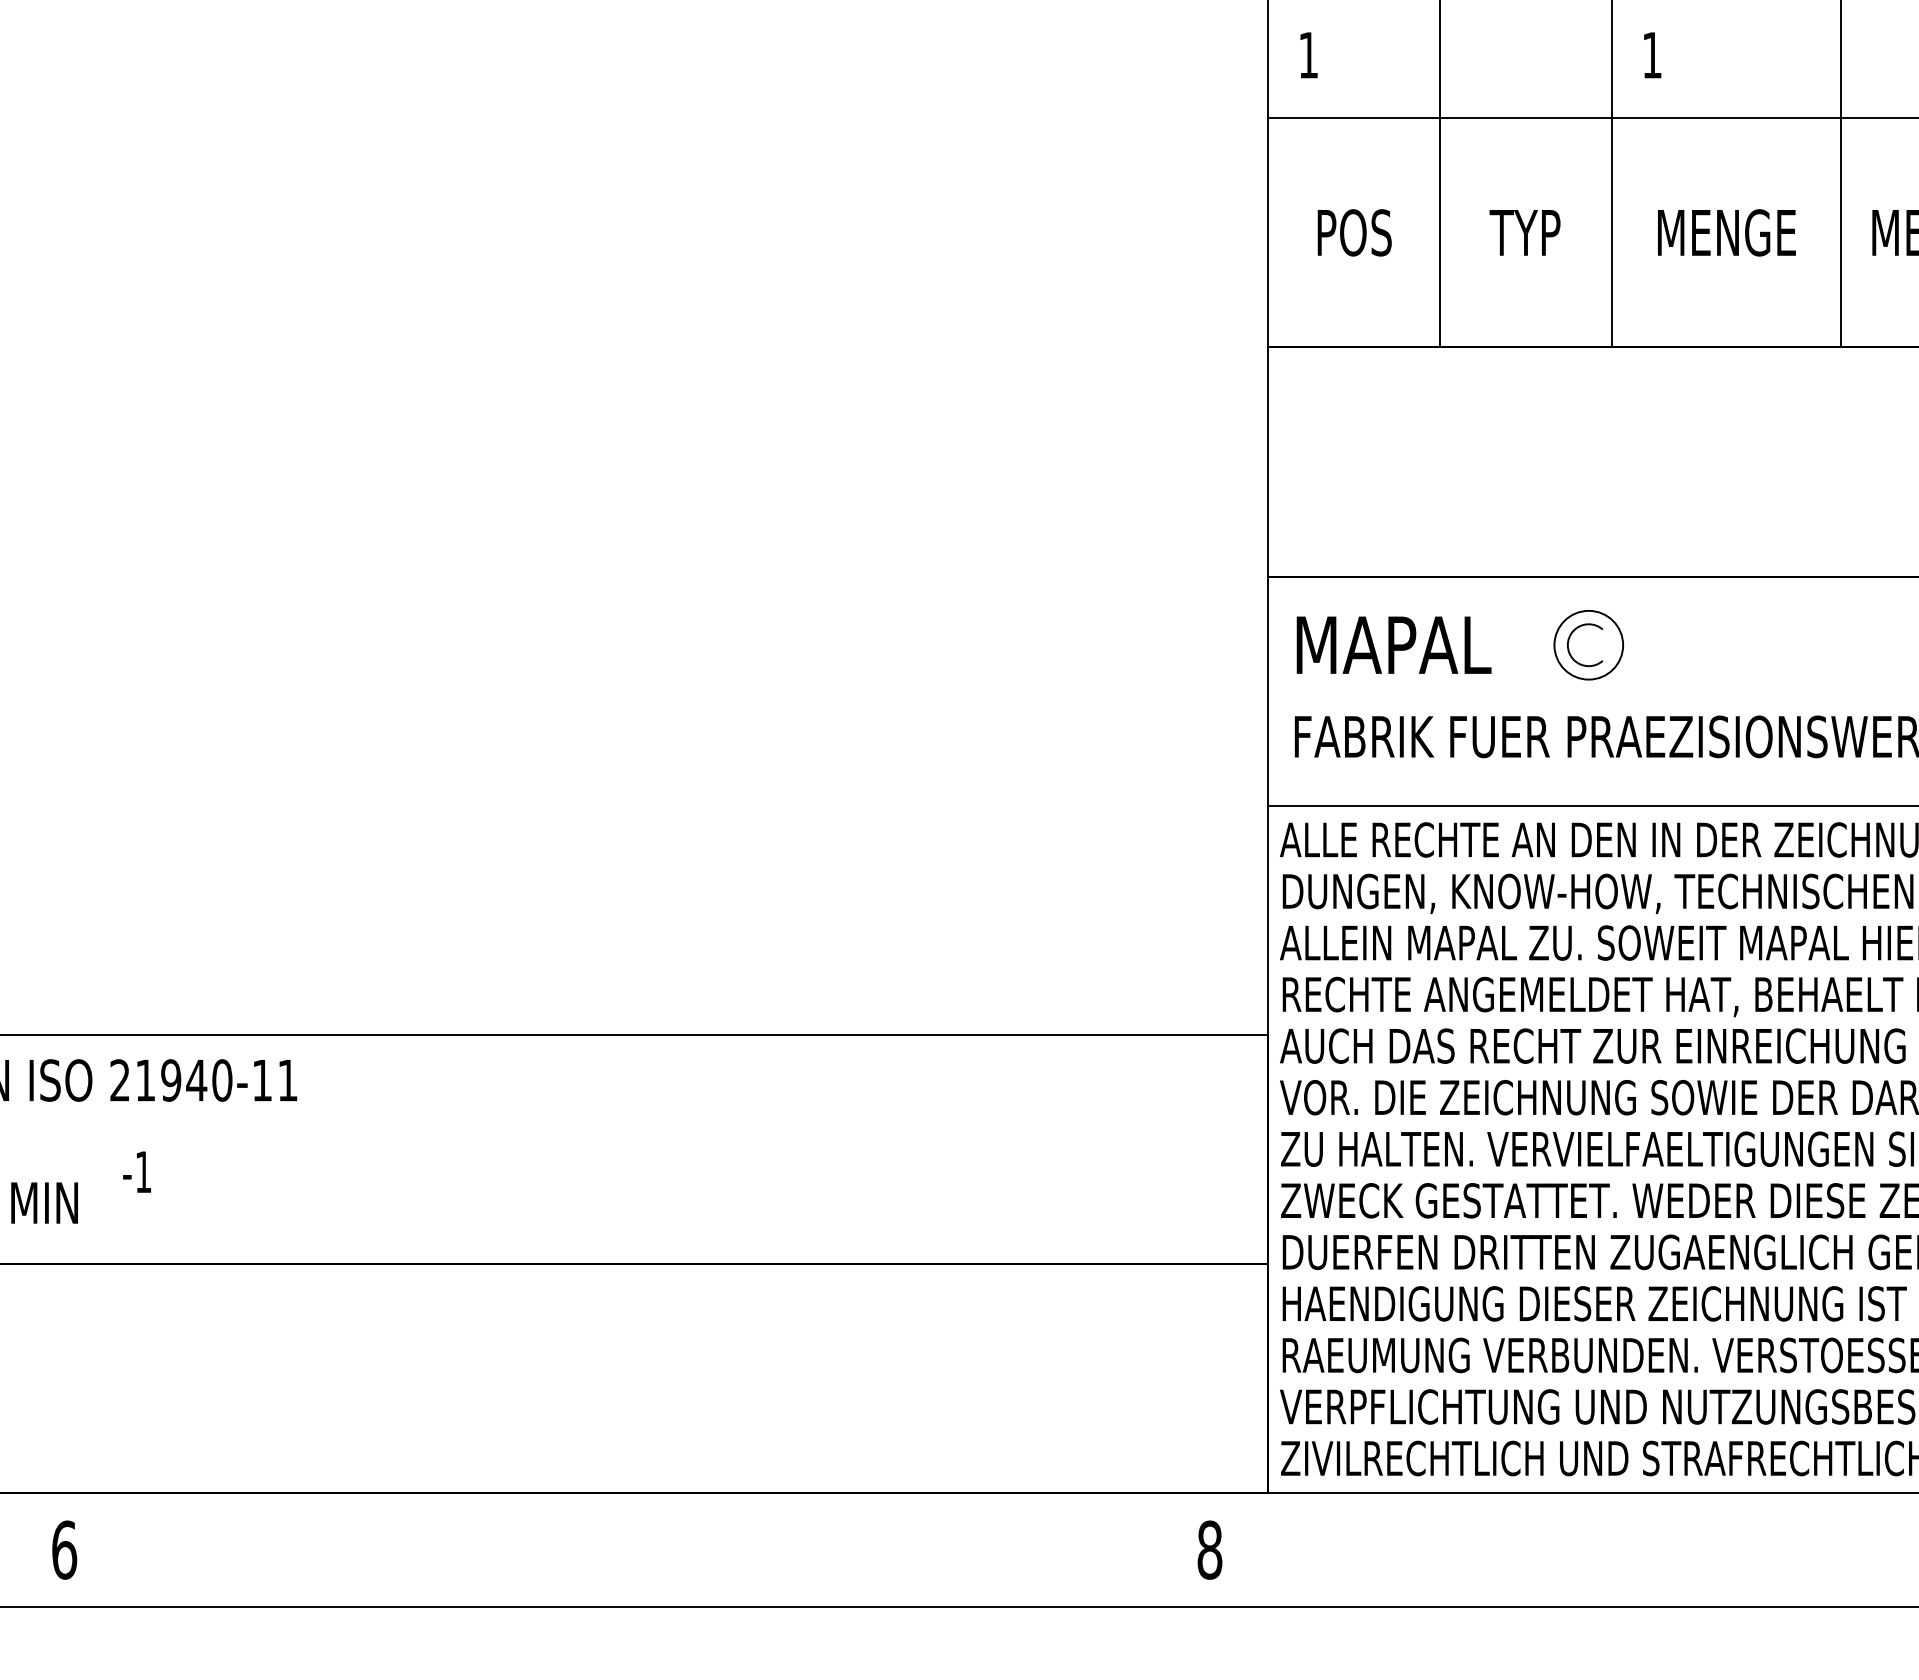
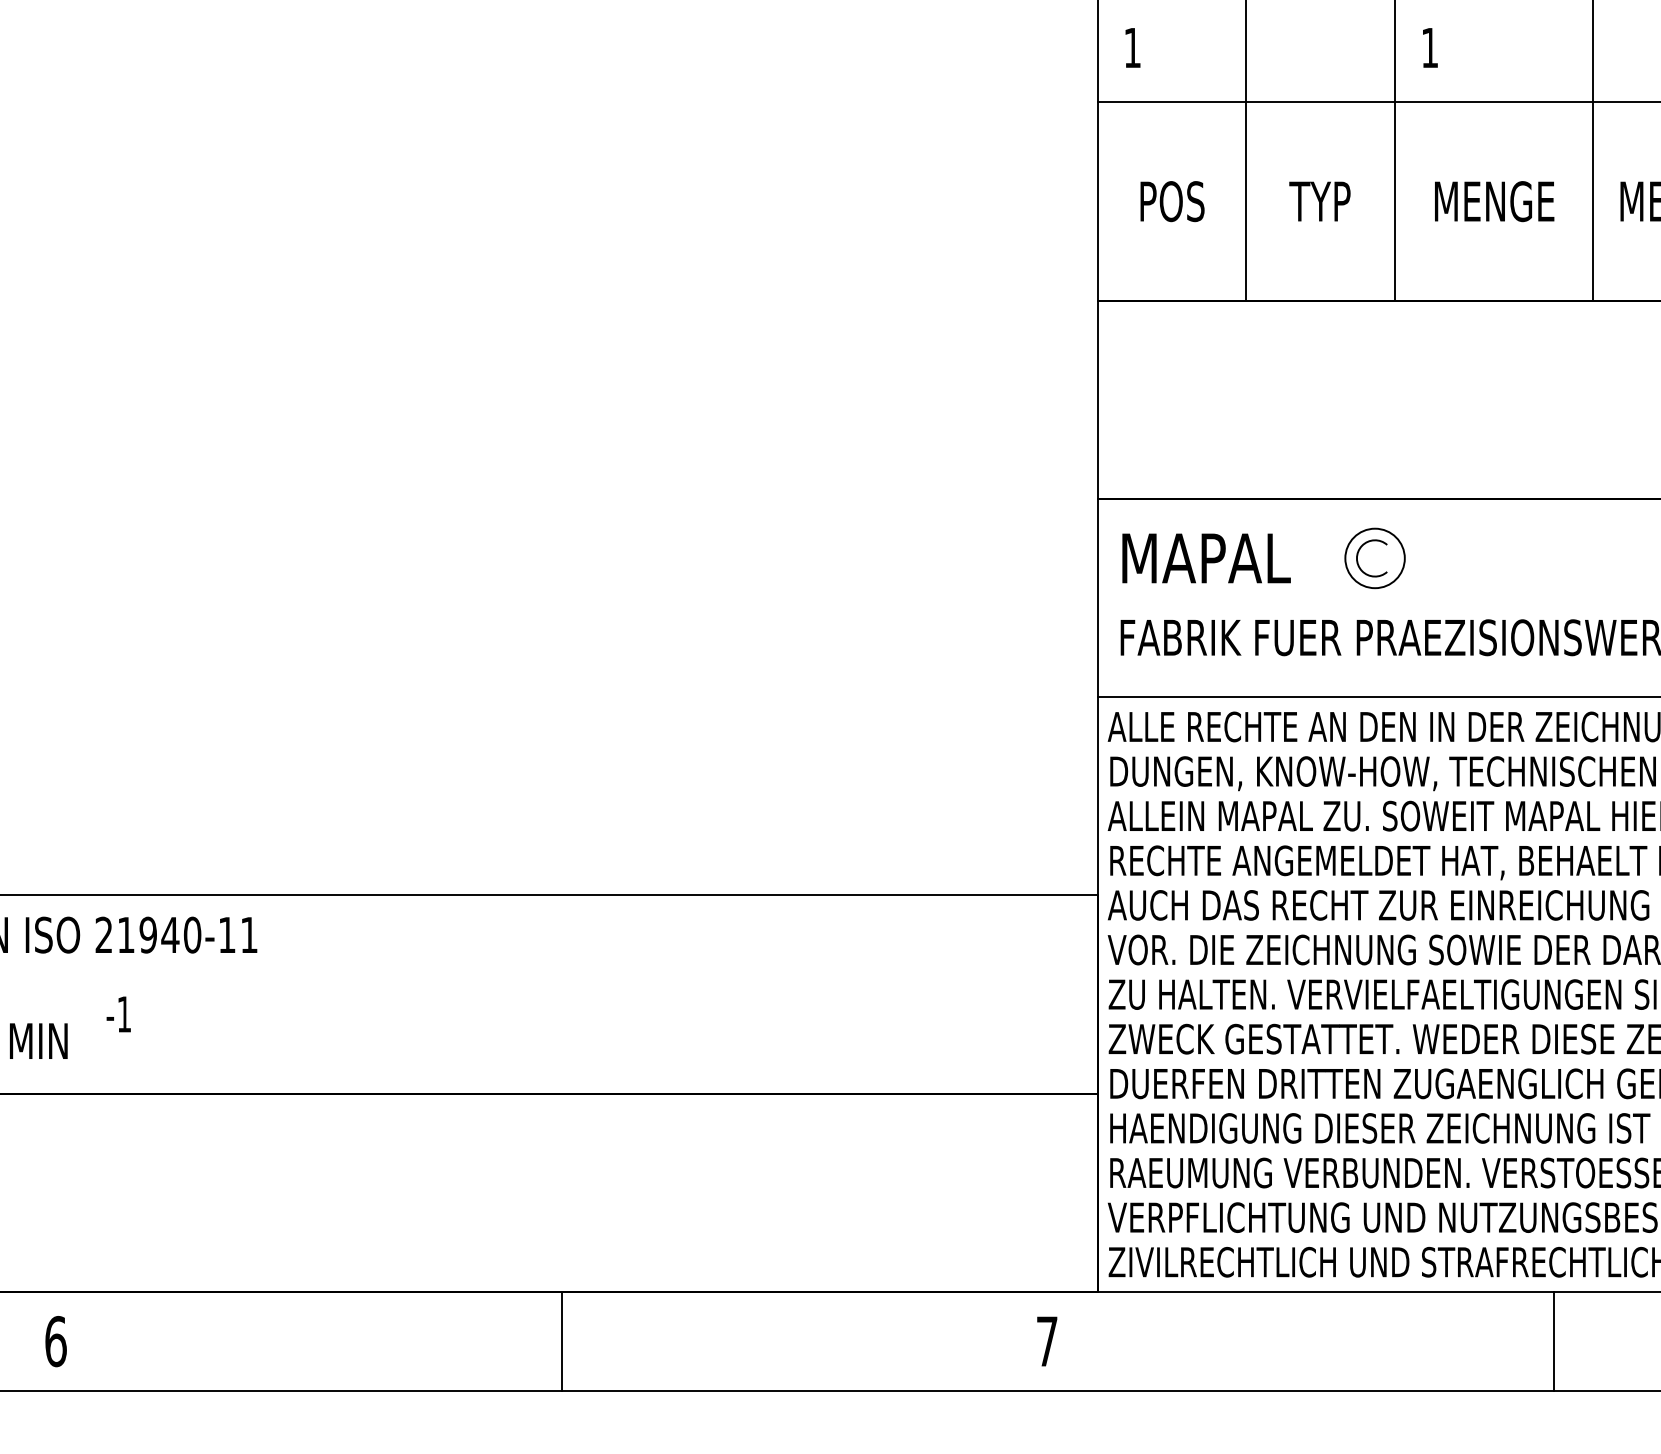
line: (649, 1549) -> (562, 1341), added
text: (1209, 1549) -> (1046, 1341), 8 -> 7
line: (1794, 1549) -> (1553, 1341), added

